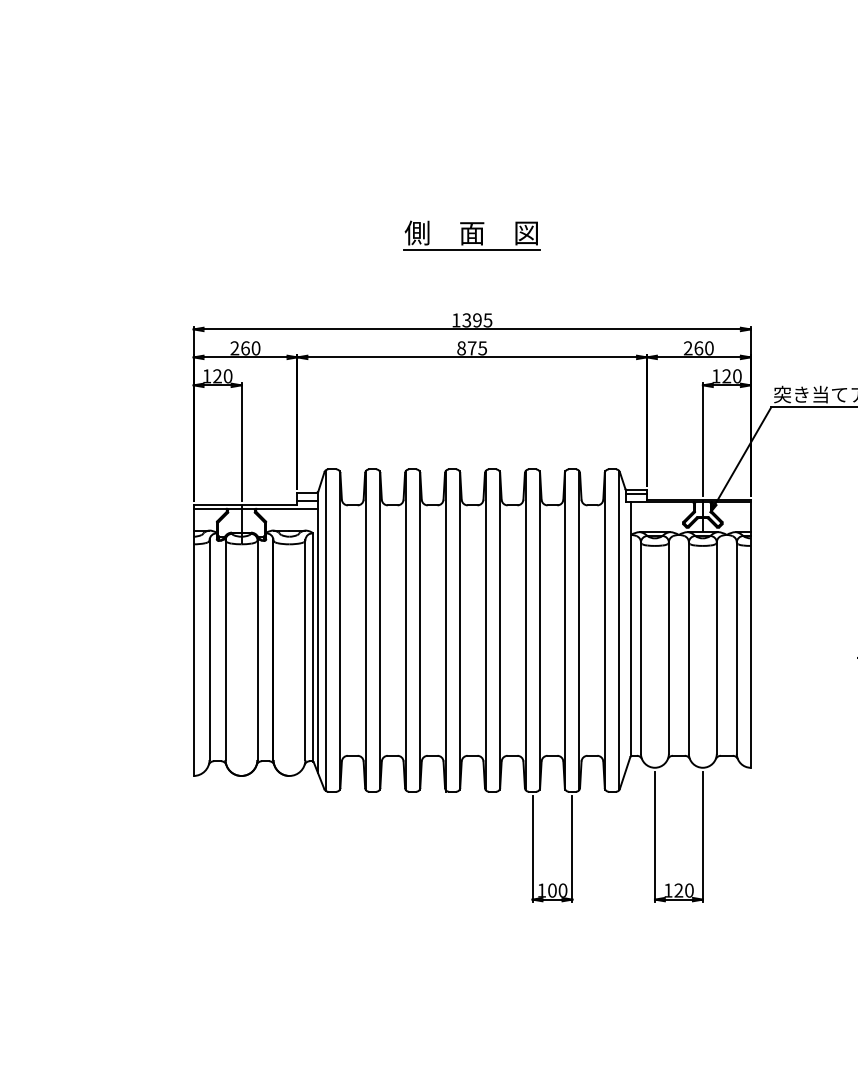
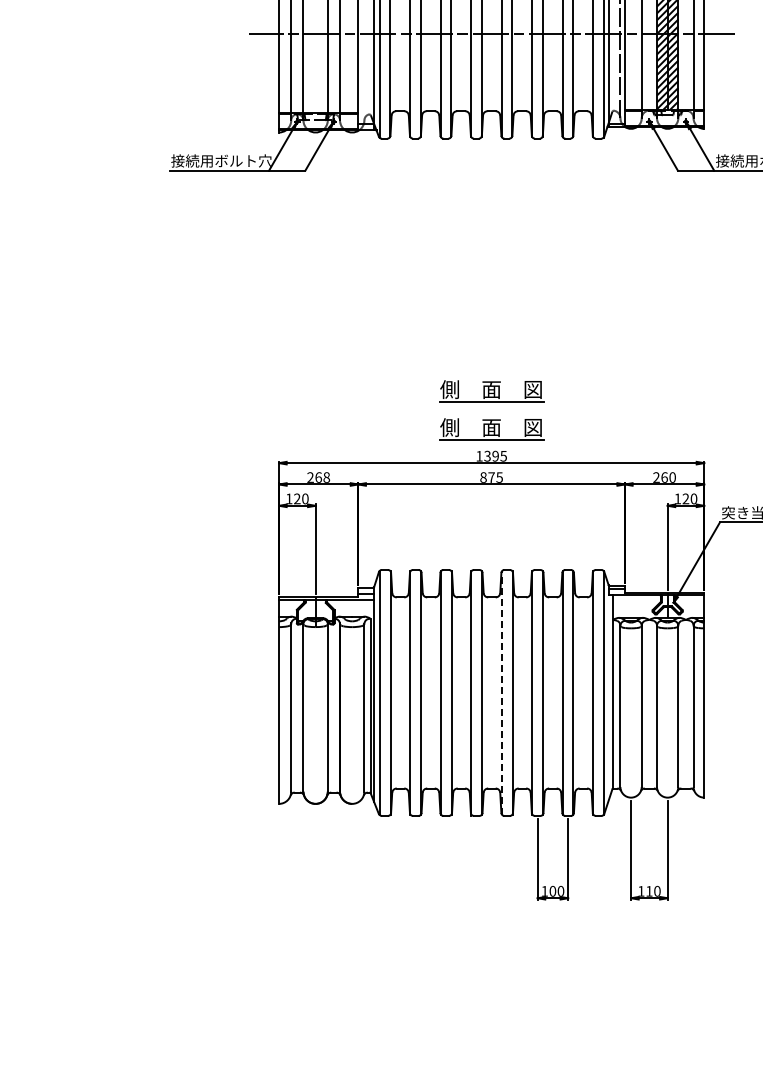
part: (471, 285) -> (491, 429), added
text: (255, 348) -> (326, 477), 260 -> 268
line: (485, 629) -> (501, 692), solid -> dashed
text: (679, 889) -> (649, 890), 120 -> 110

